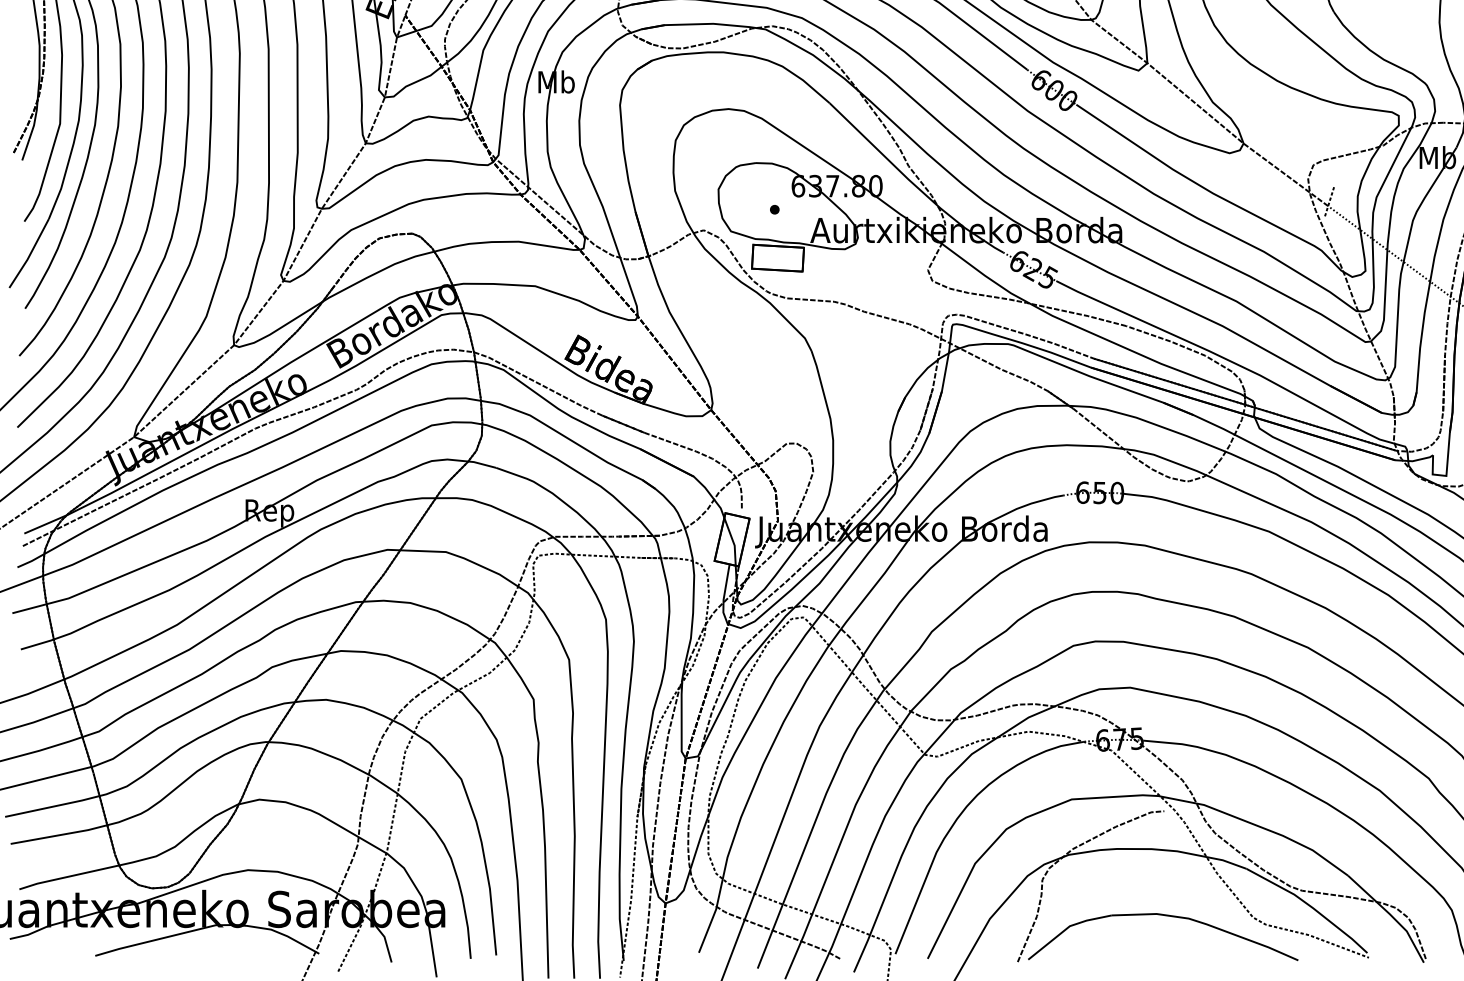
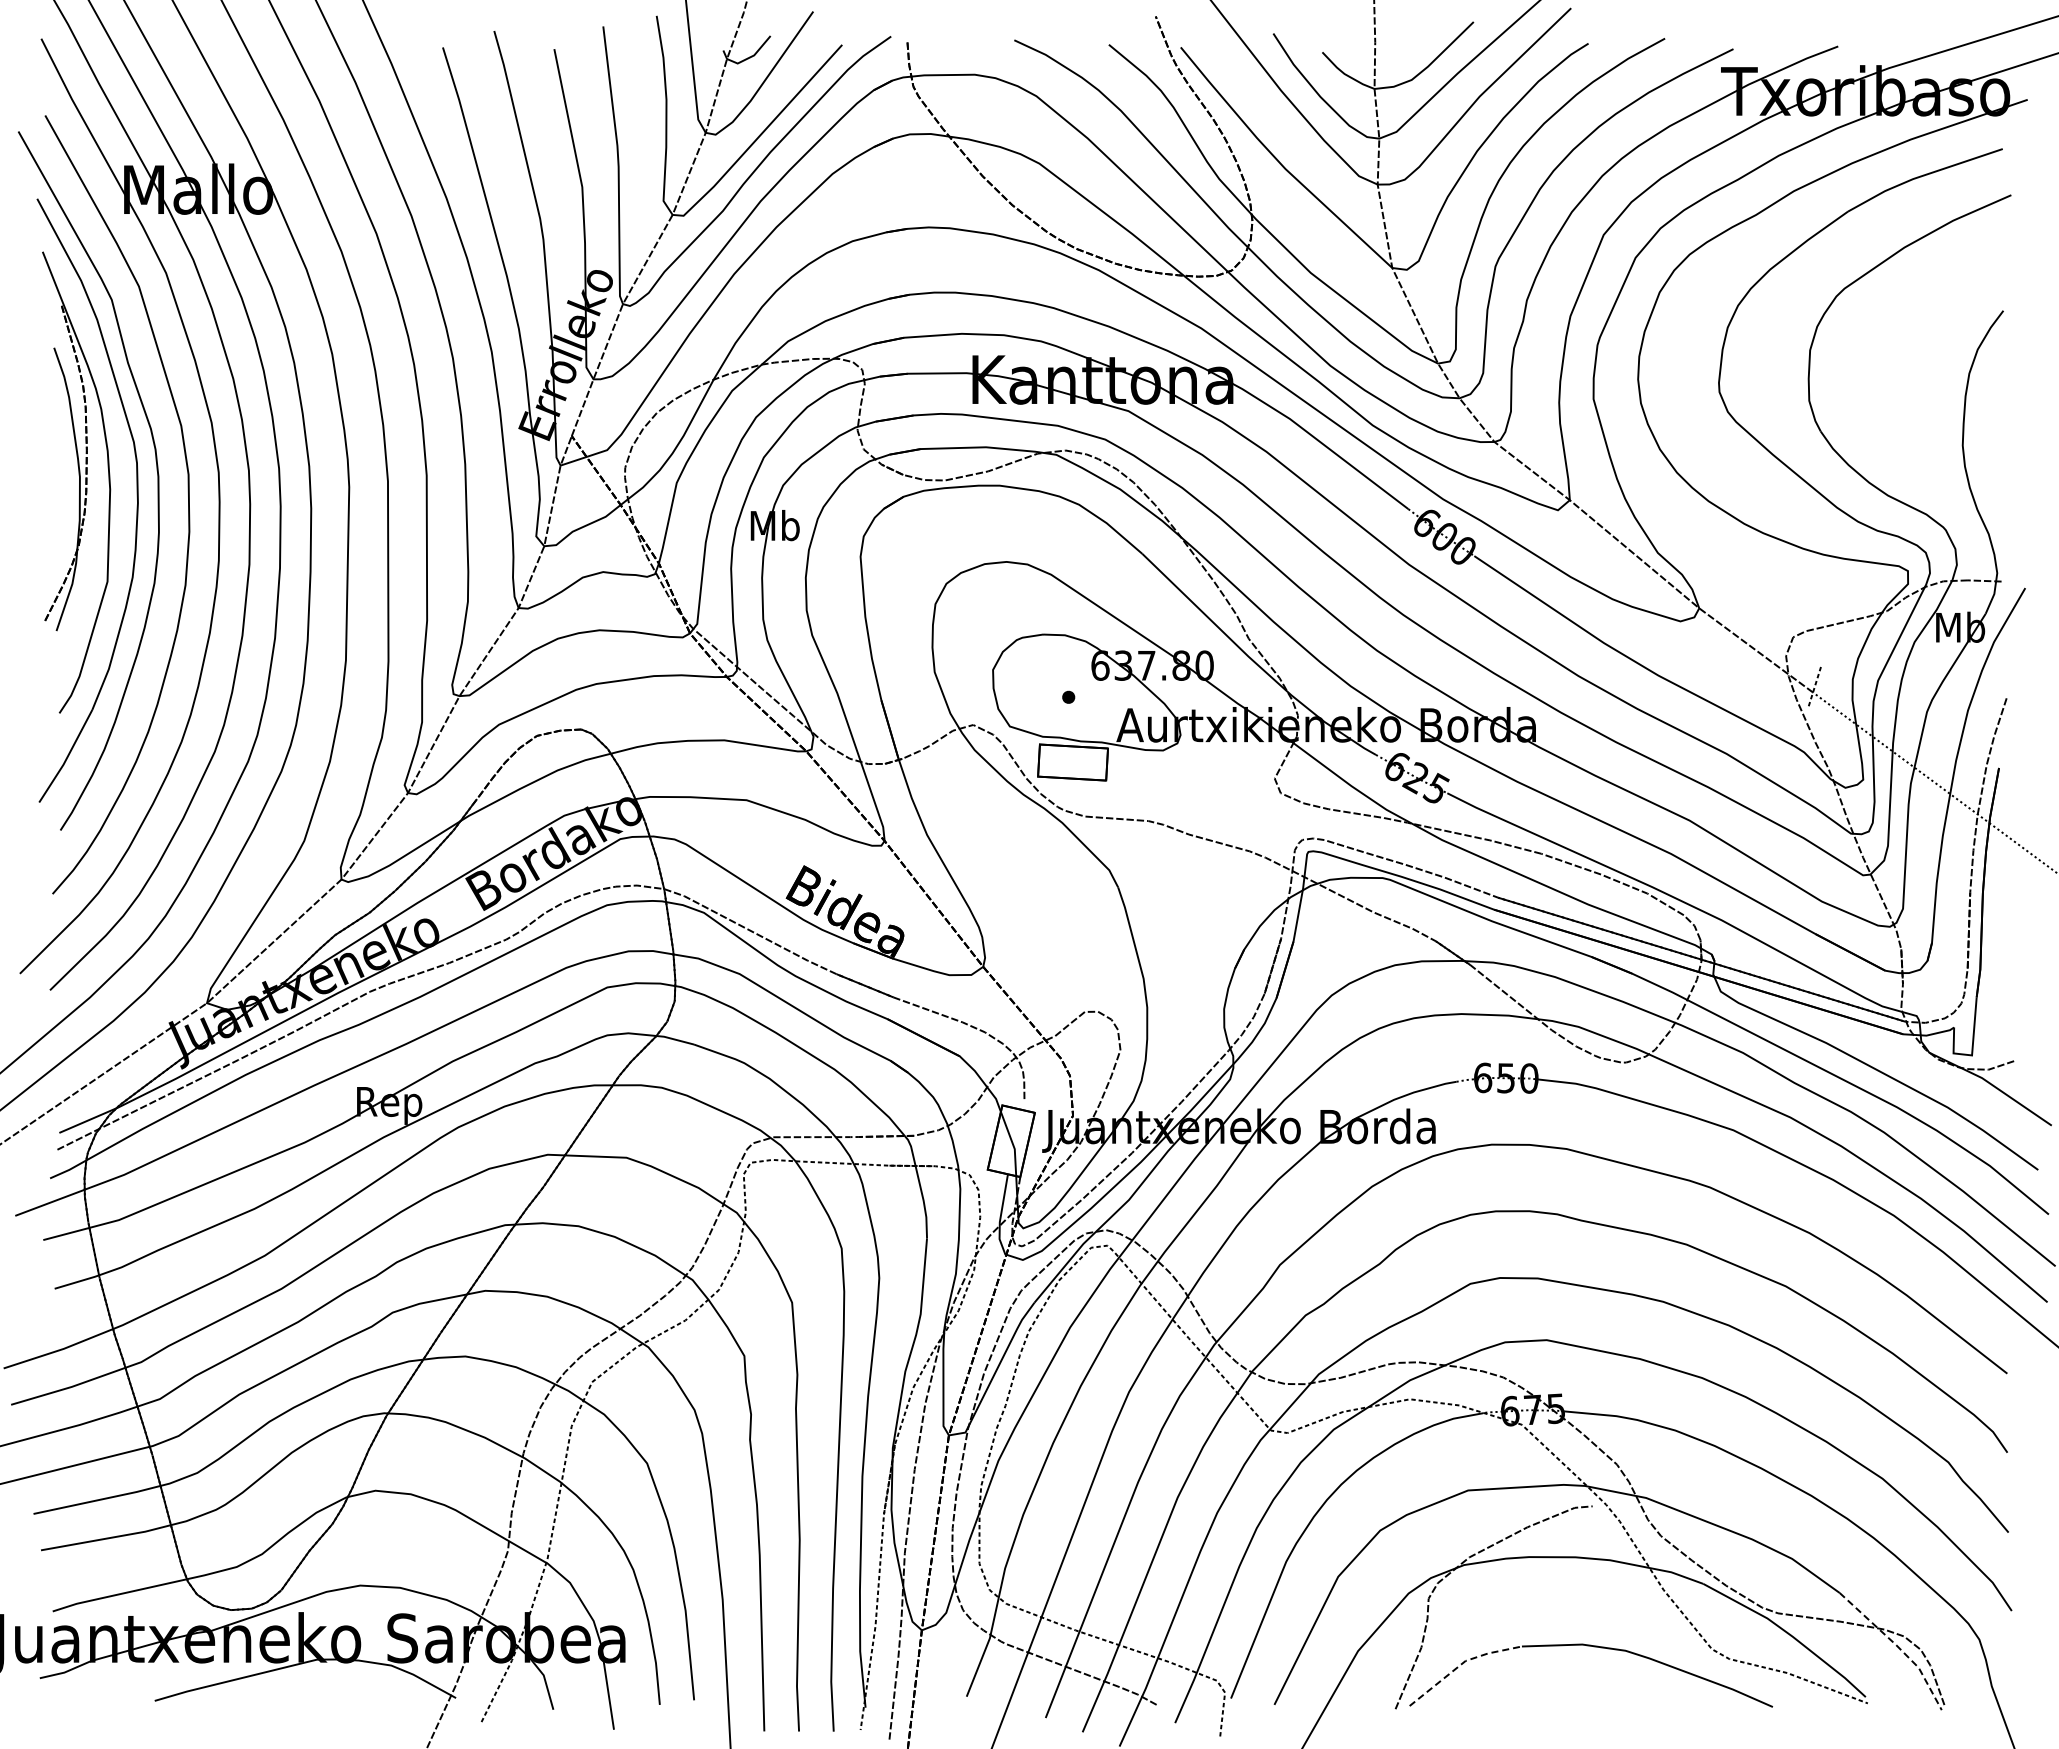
line: (1391, 915) -> (1898, 1646), solid -> dashed
line: (1066, 928) -> (1461, 1664), solid -> dashed

